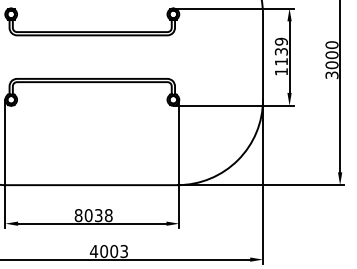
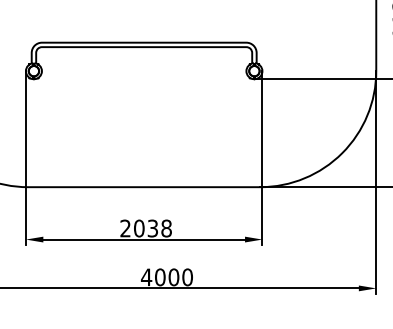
text: (78, 215) -> (125, 228), 8038 -> 2038
text: (124, 251) -> (187, 277), 4003 -> 4000

